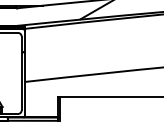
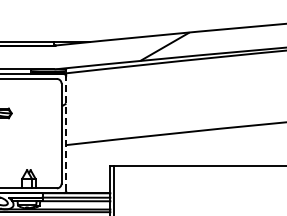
line: (25, 73) -> (66, 133), solid -> dashed

